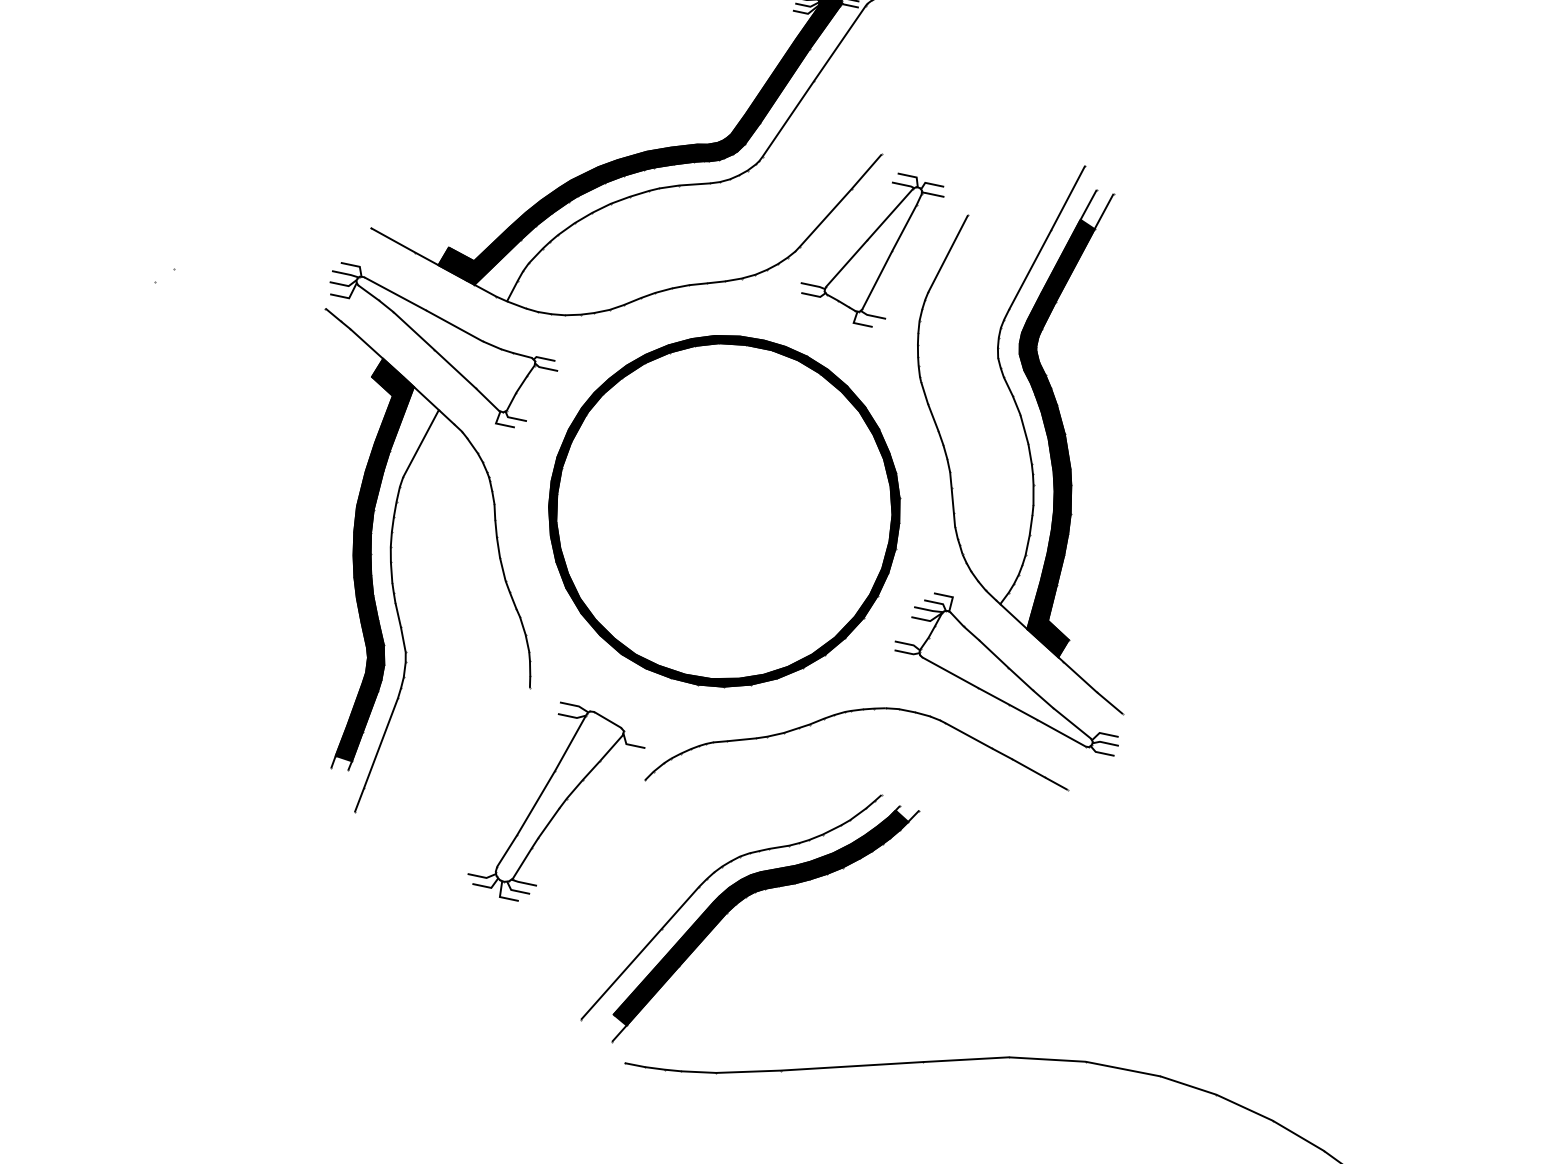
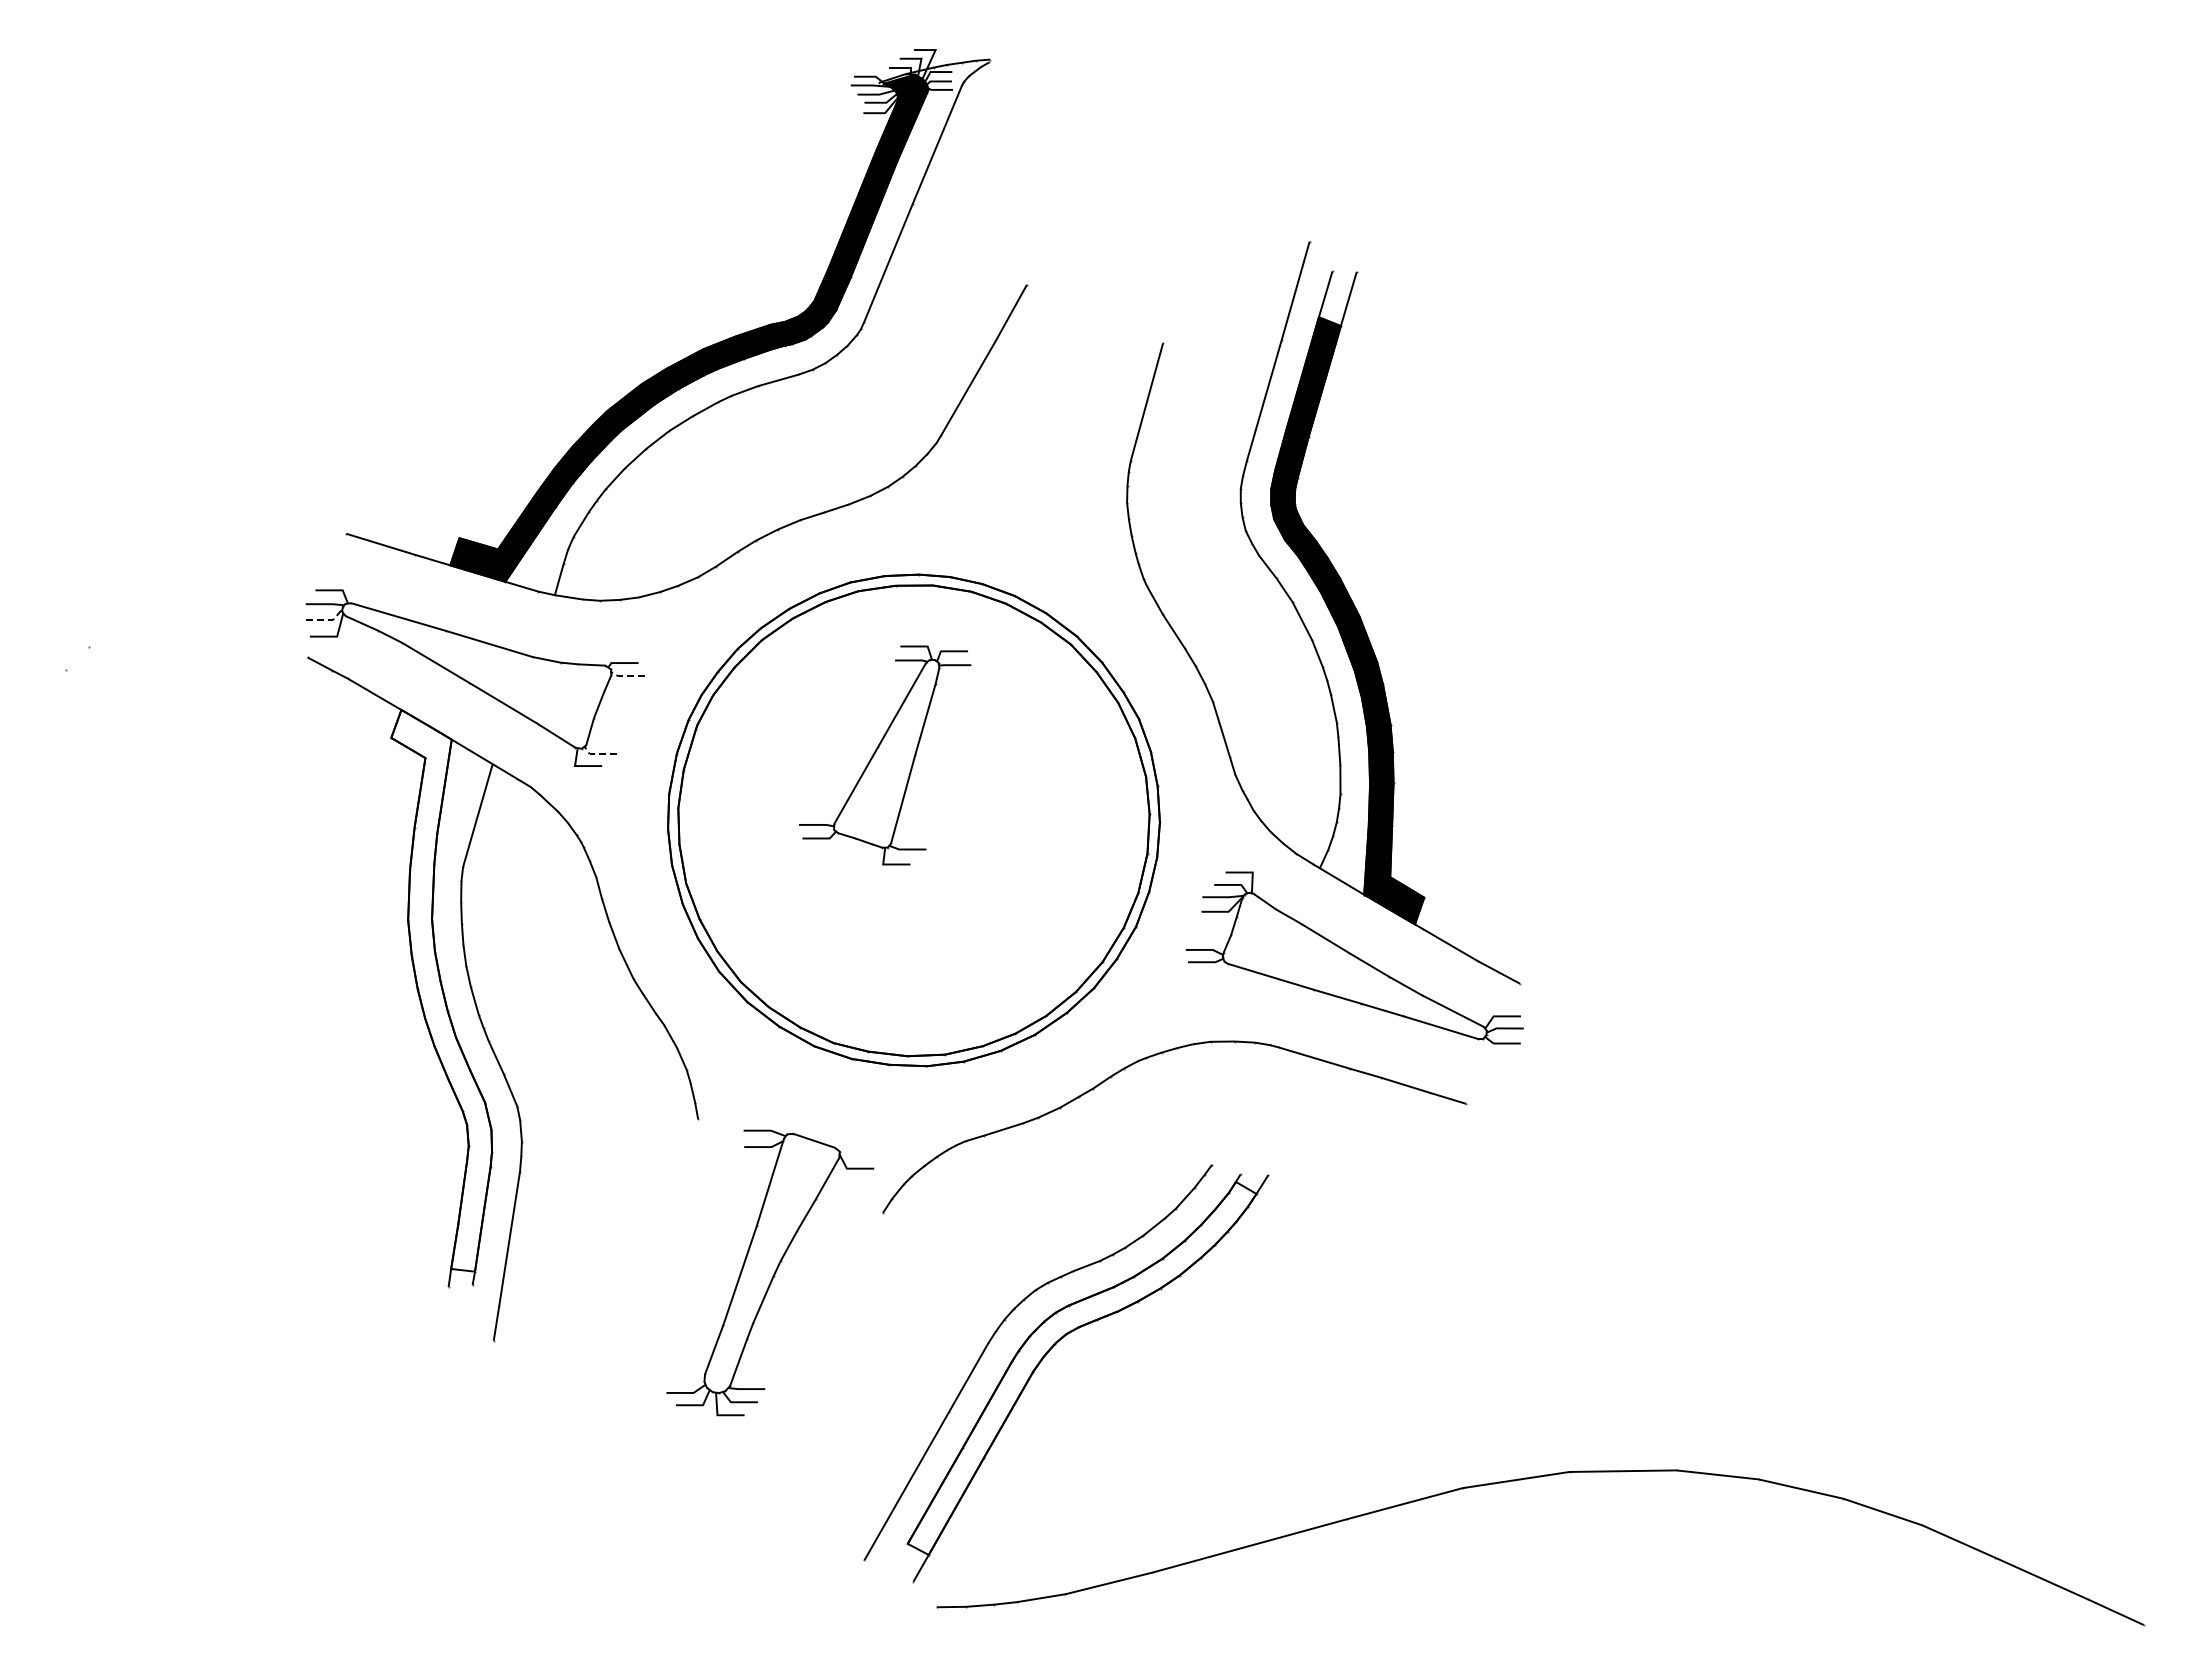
part: (871, 247) -> (885, 755), moved
line: (344, 285) -> (327, 620), solid -> dashed
line: (545, 368) -> (626, 676), solid -> dashed
line: (513, 418) -> (597, 753), solid -> dashed
fill: (723, 511) -> (913, 820), removed
fill: (369, 560) -> (441, 990), removed
fill: (760, 917) -> (1081, 1367), removed

